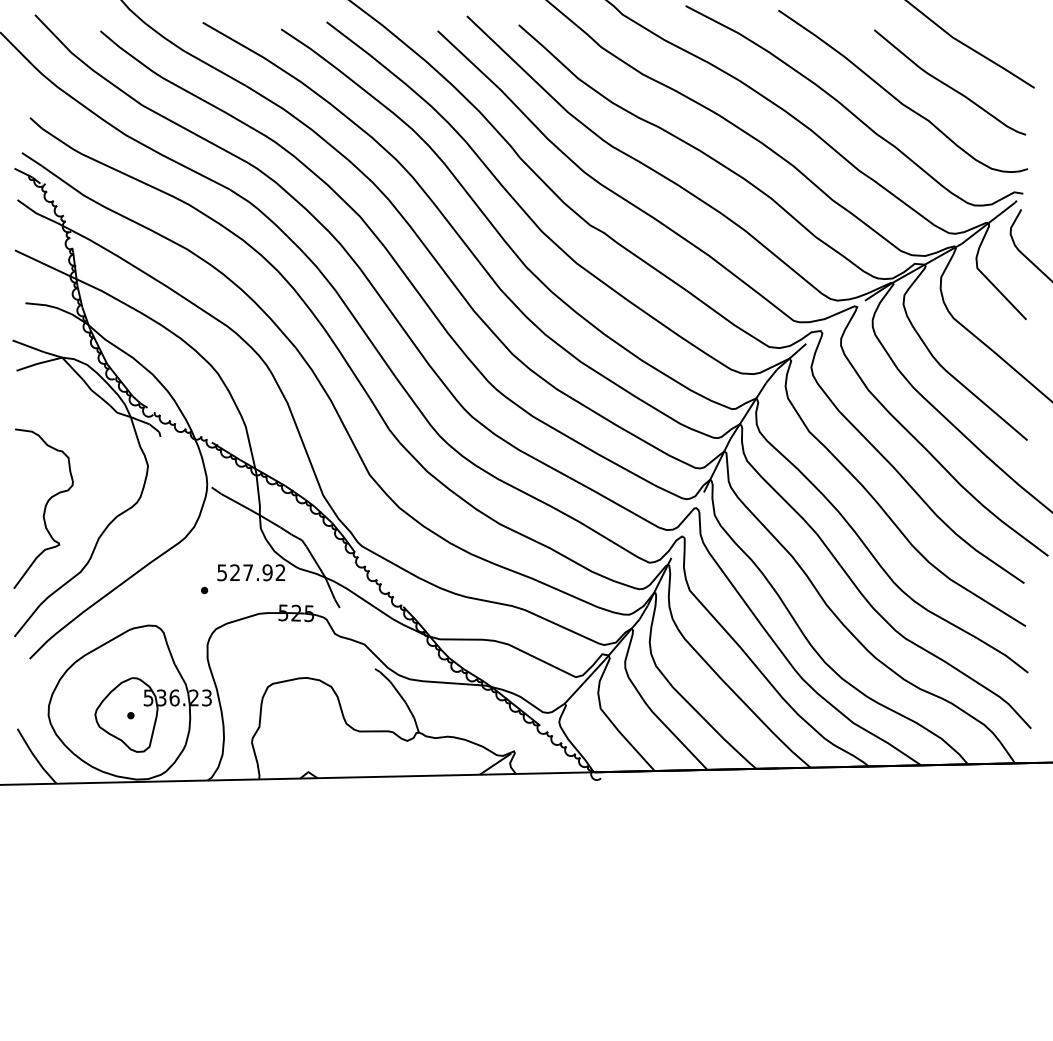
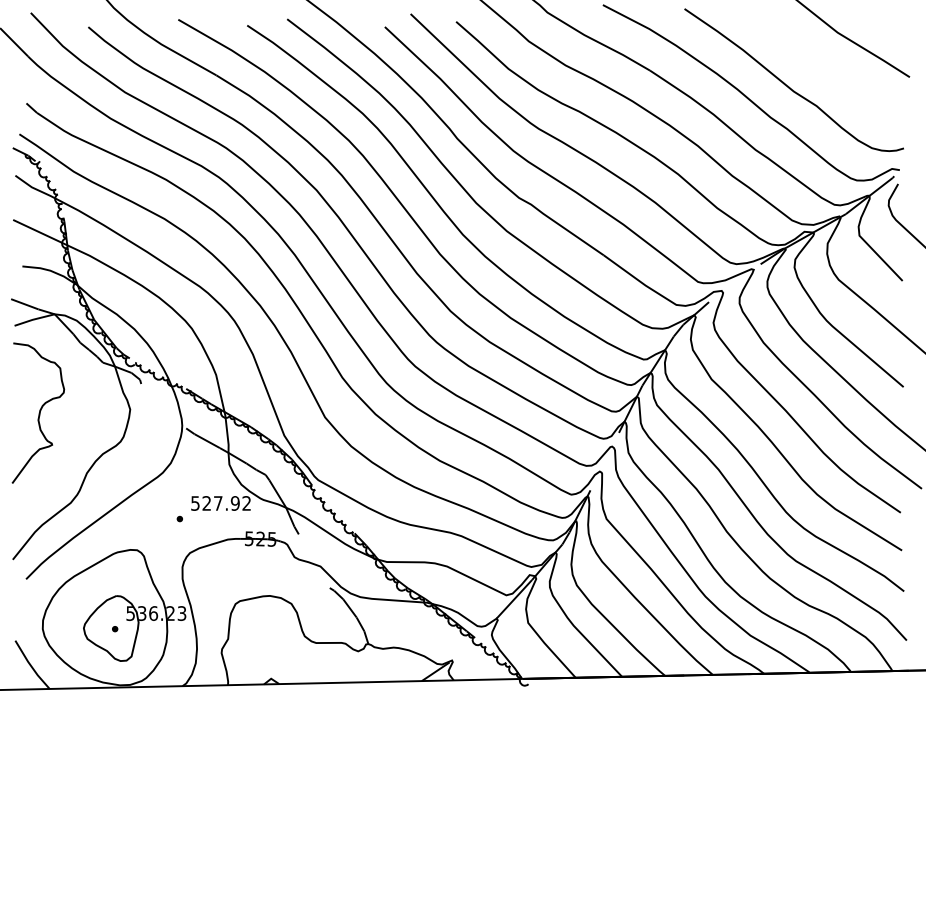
curve: (948, 84) -> (834, 74), removed
curve: (44, 507) -> (39, 412), moved

